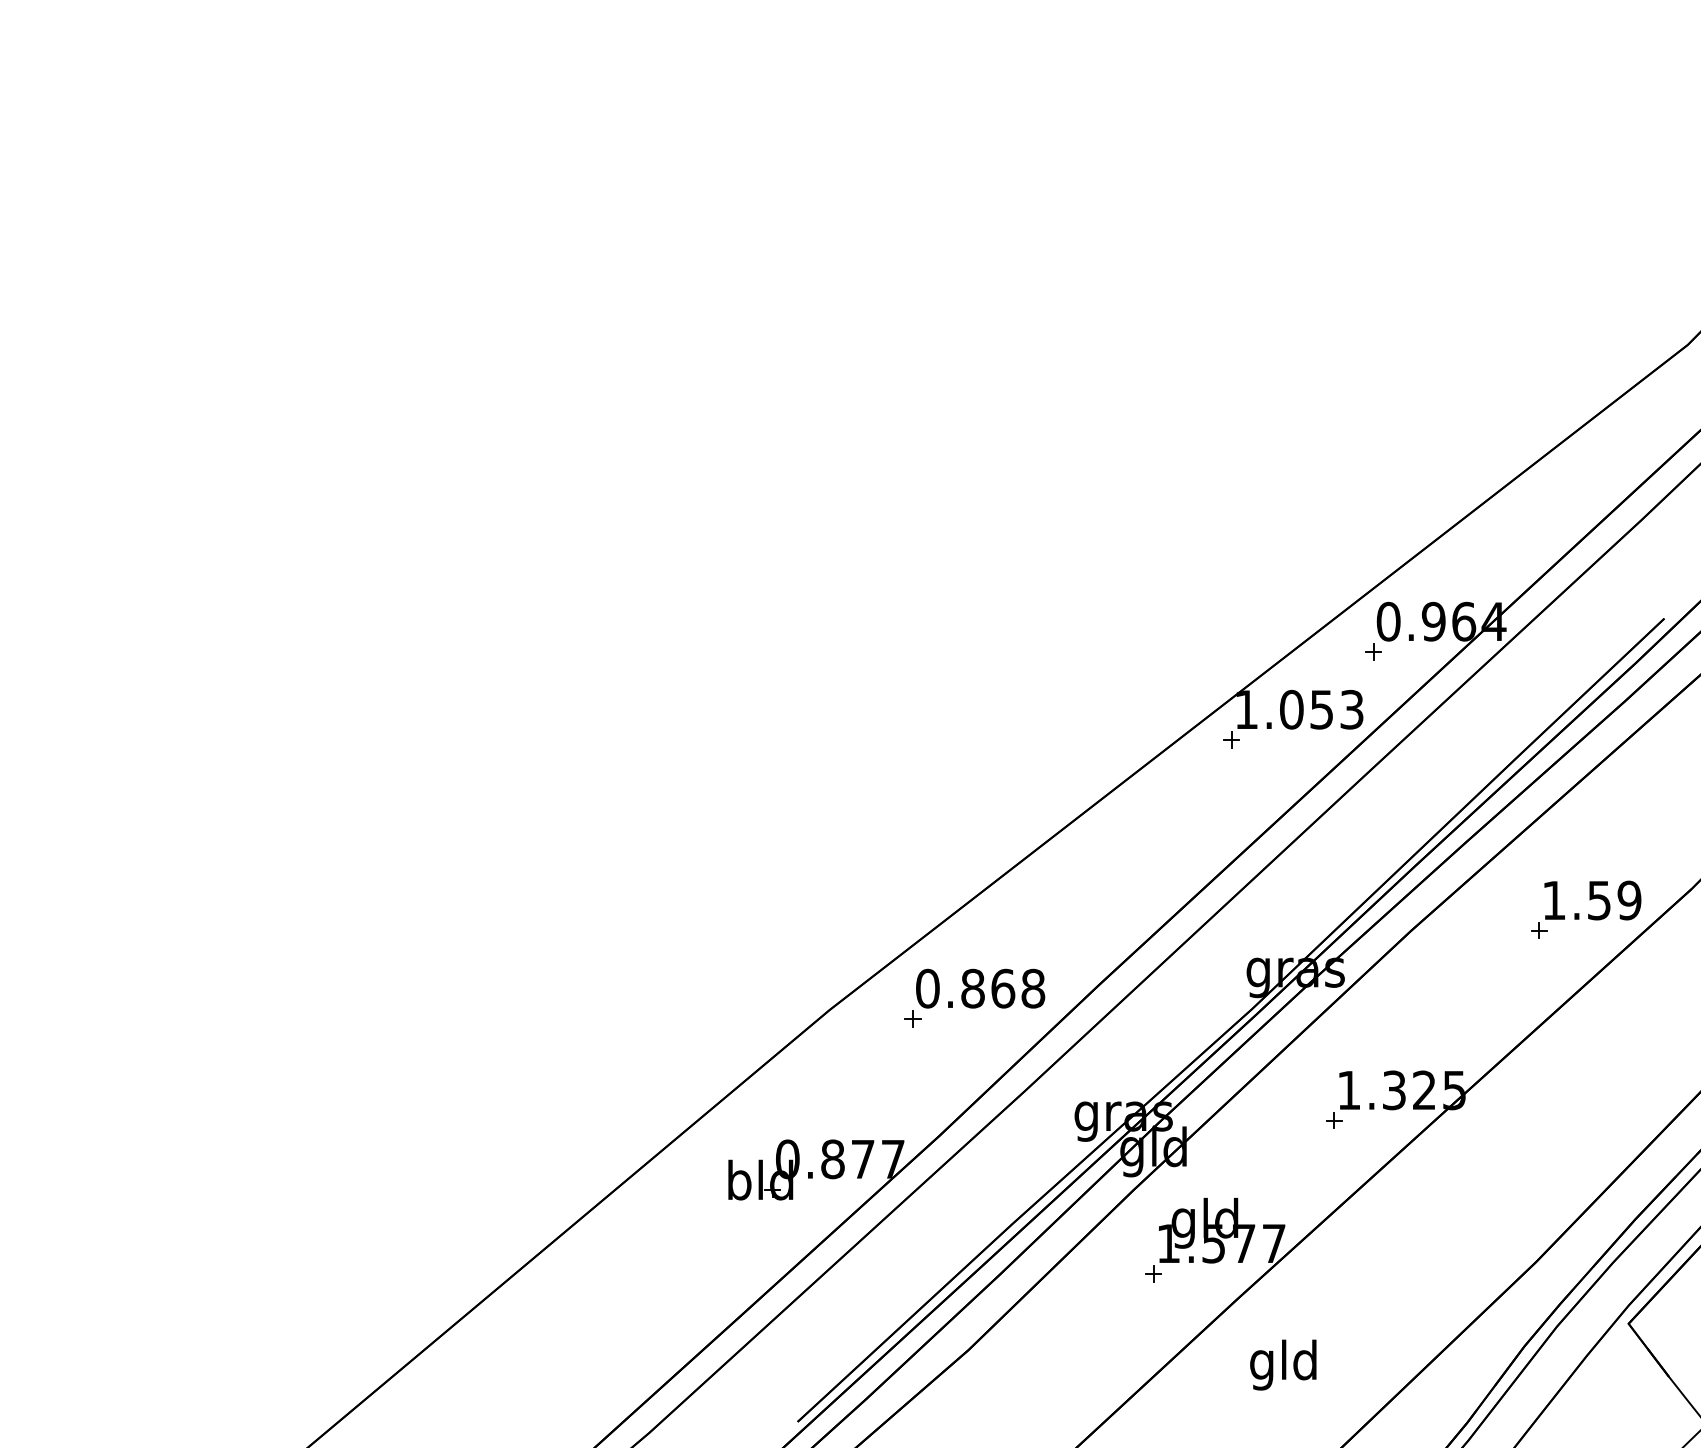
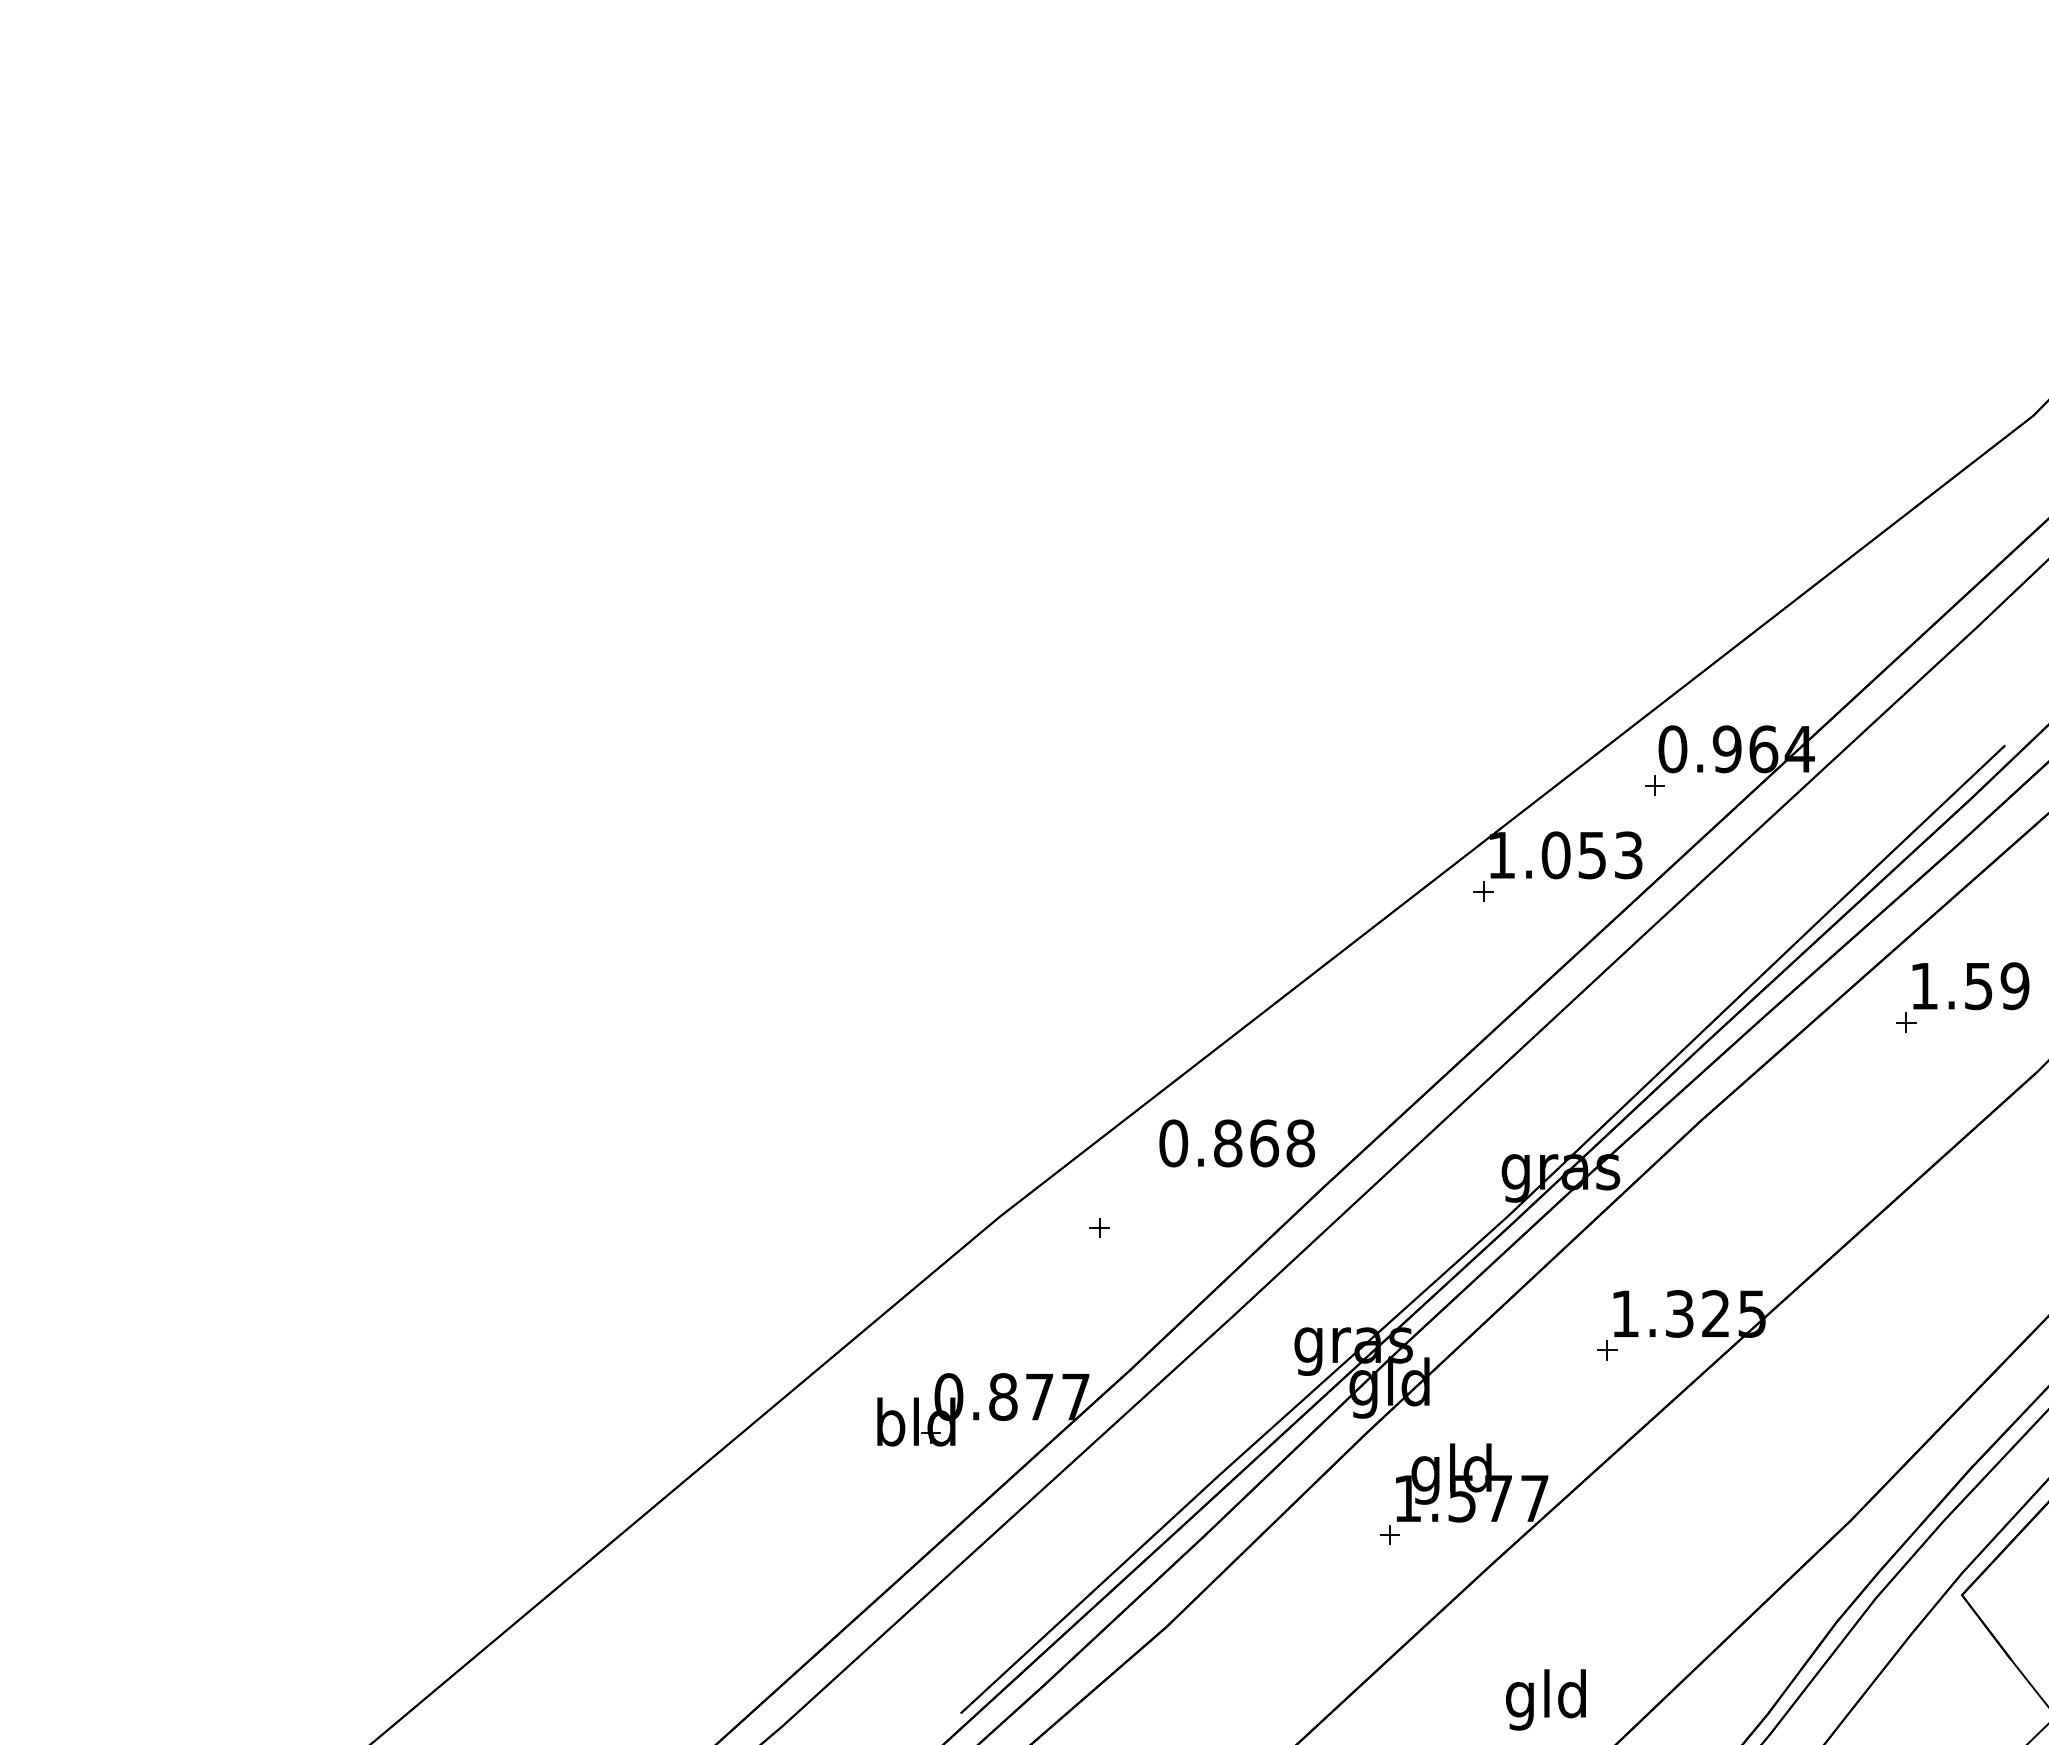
part: (1585, 909) -> (1962, 997), moved
text: (980, 988) -> (1237, 1143), moved
text: (1282, 1364) -> (1545, 1699), moved

